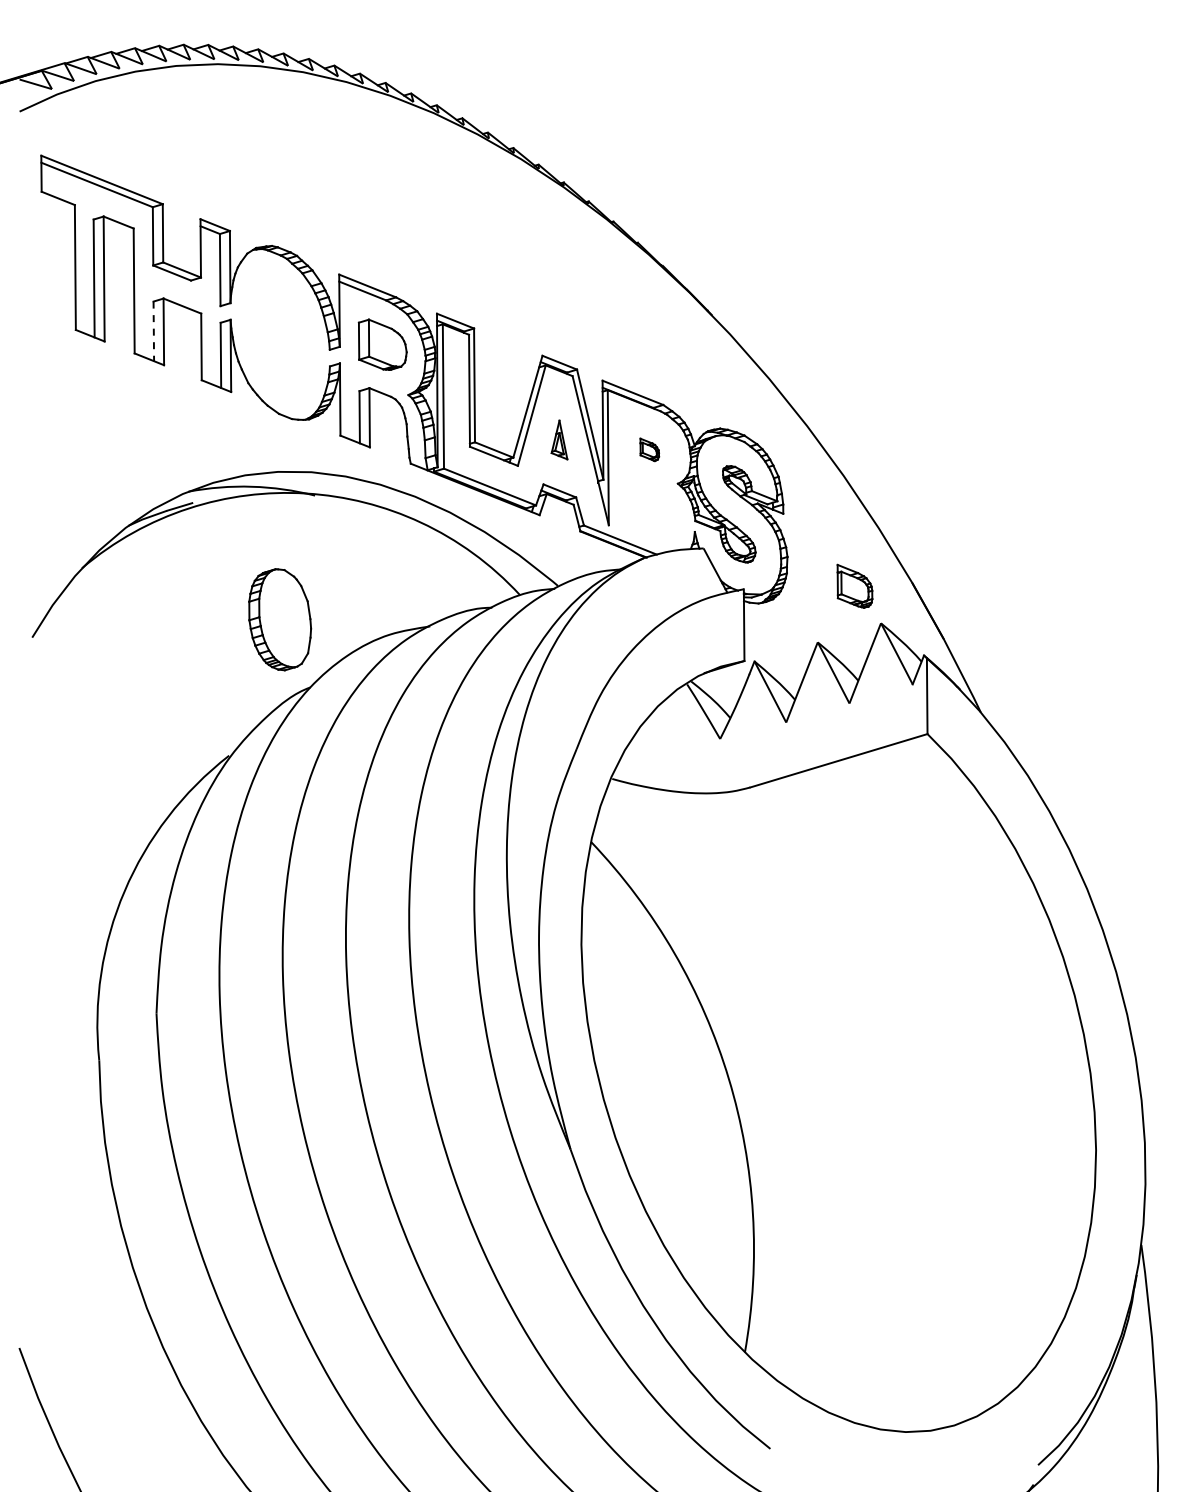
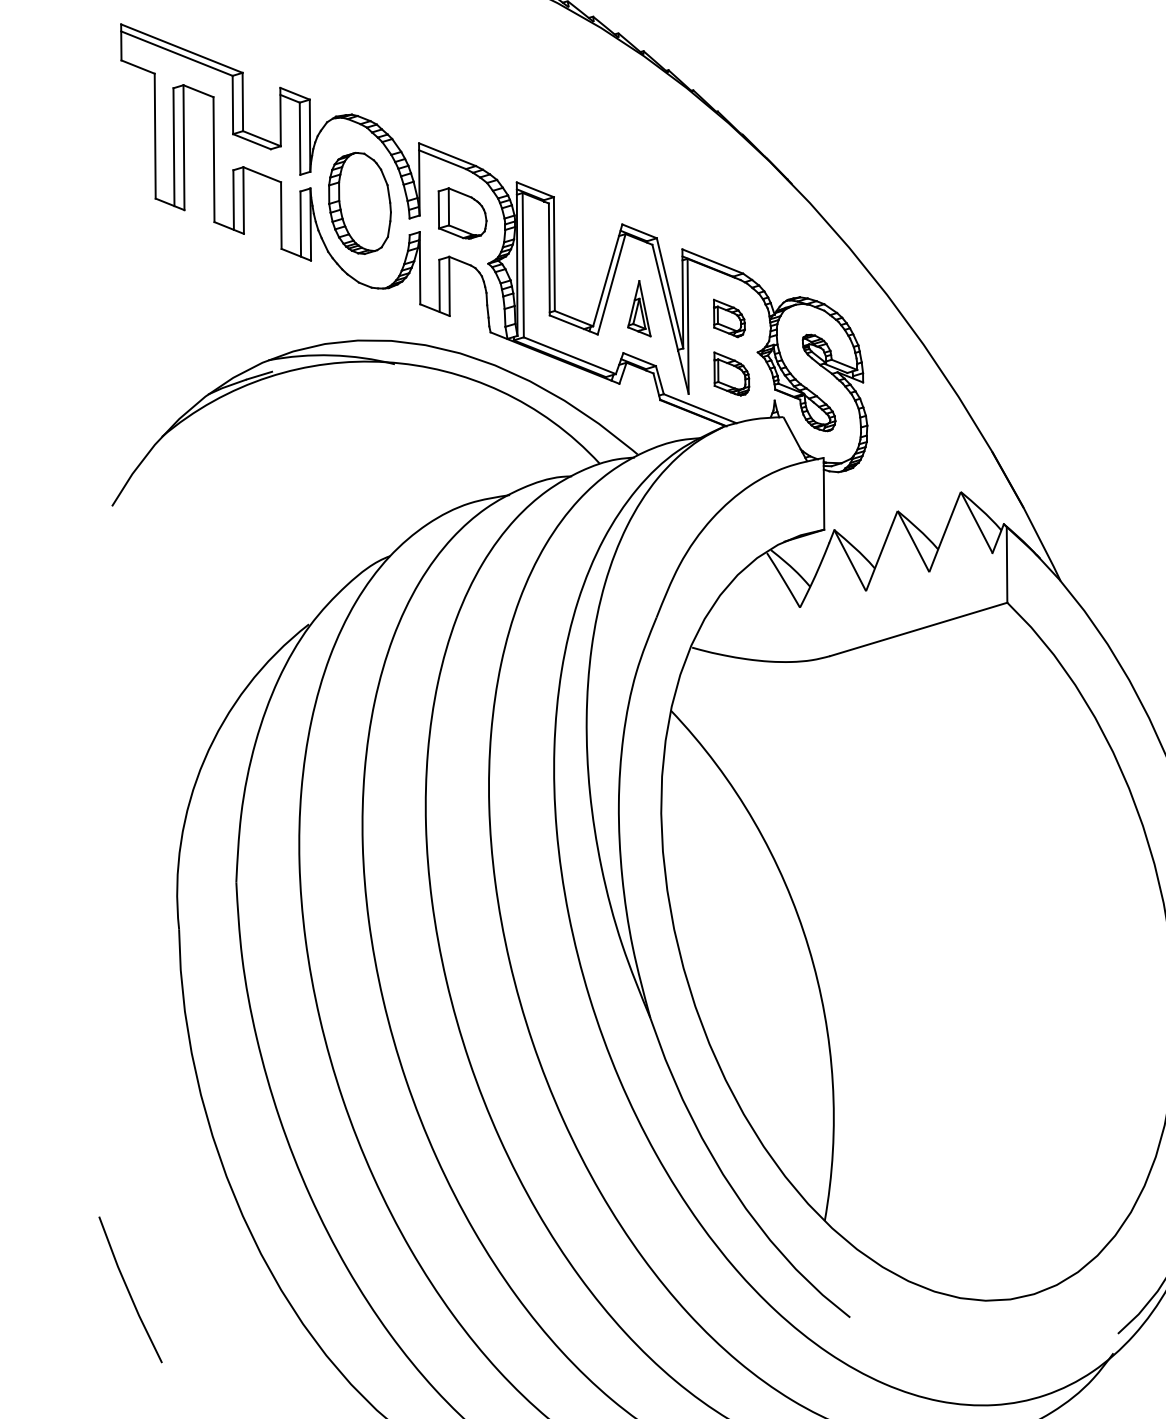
line: (153, 331) -> (233, 200), dashed -> solid
part: (559, 439) -> (639, 308), size x1.43
part: (649, 449) -> (729, 318), size x1.67
part: (854, 585) -> (731, 373), moved
part: (280, 619) -> (360, 203), moved

